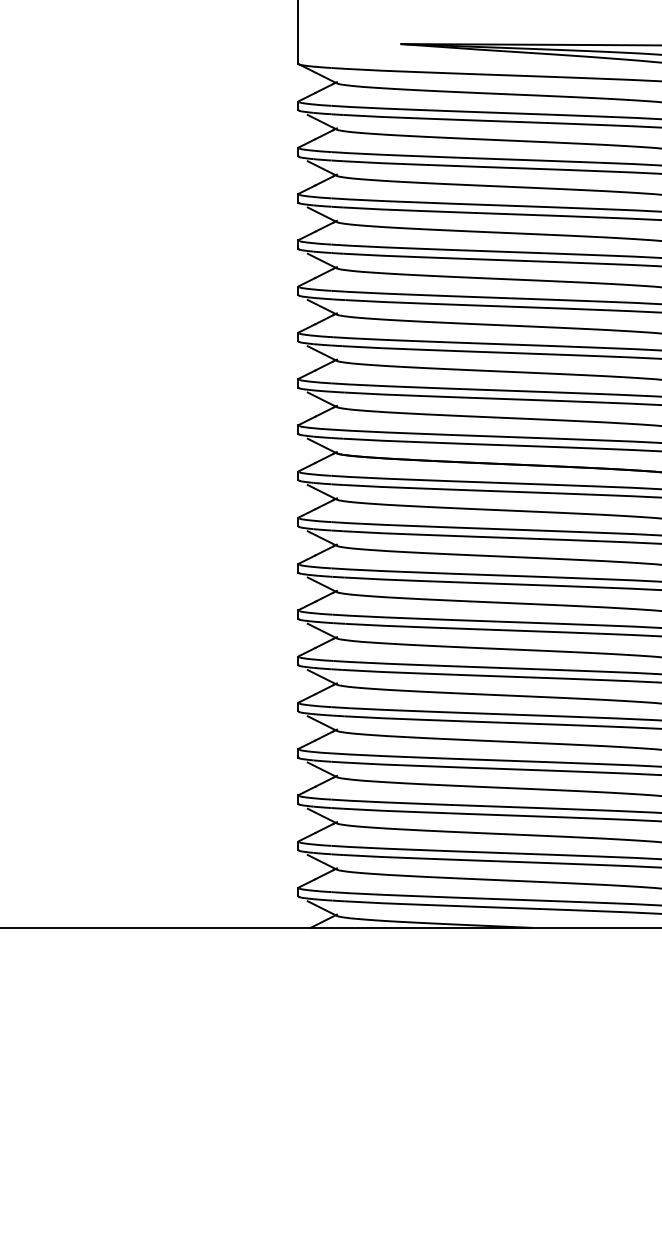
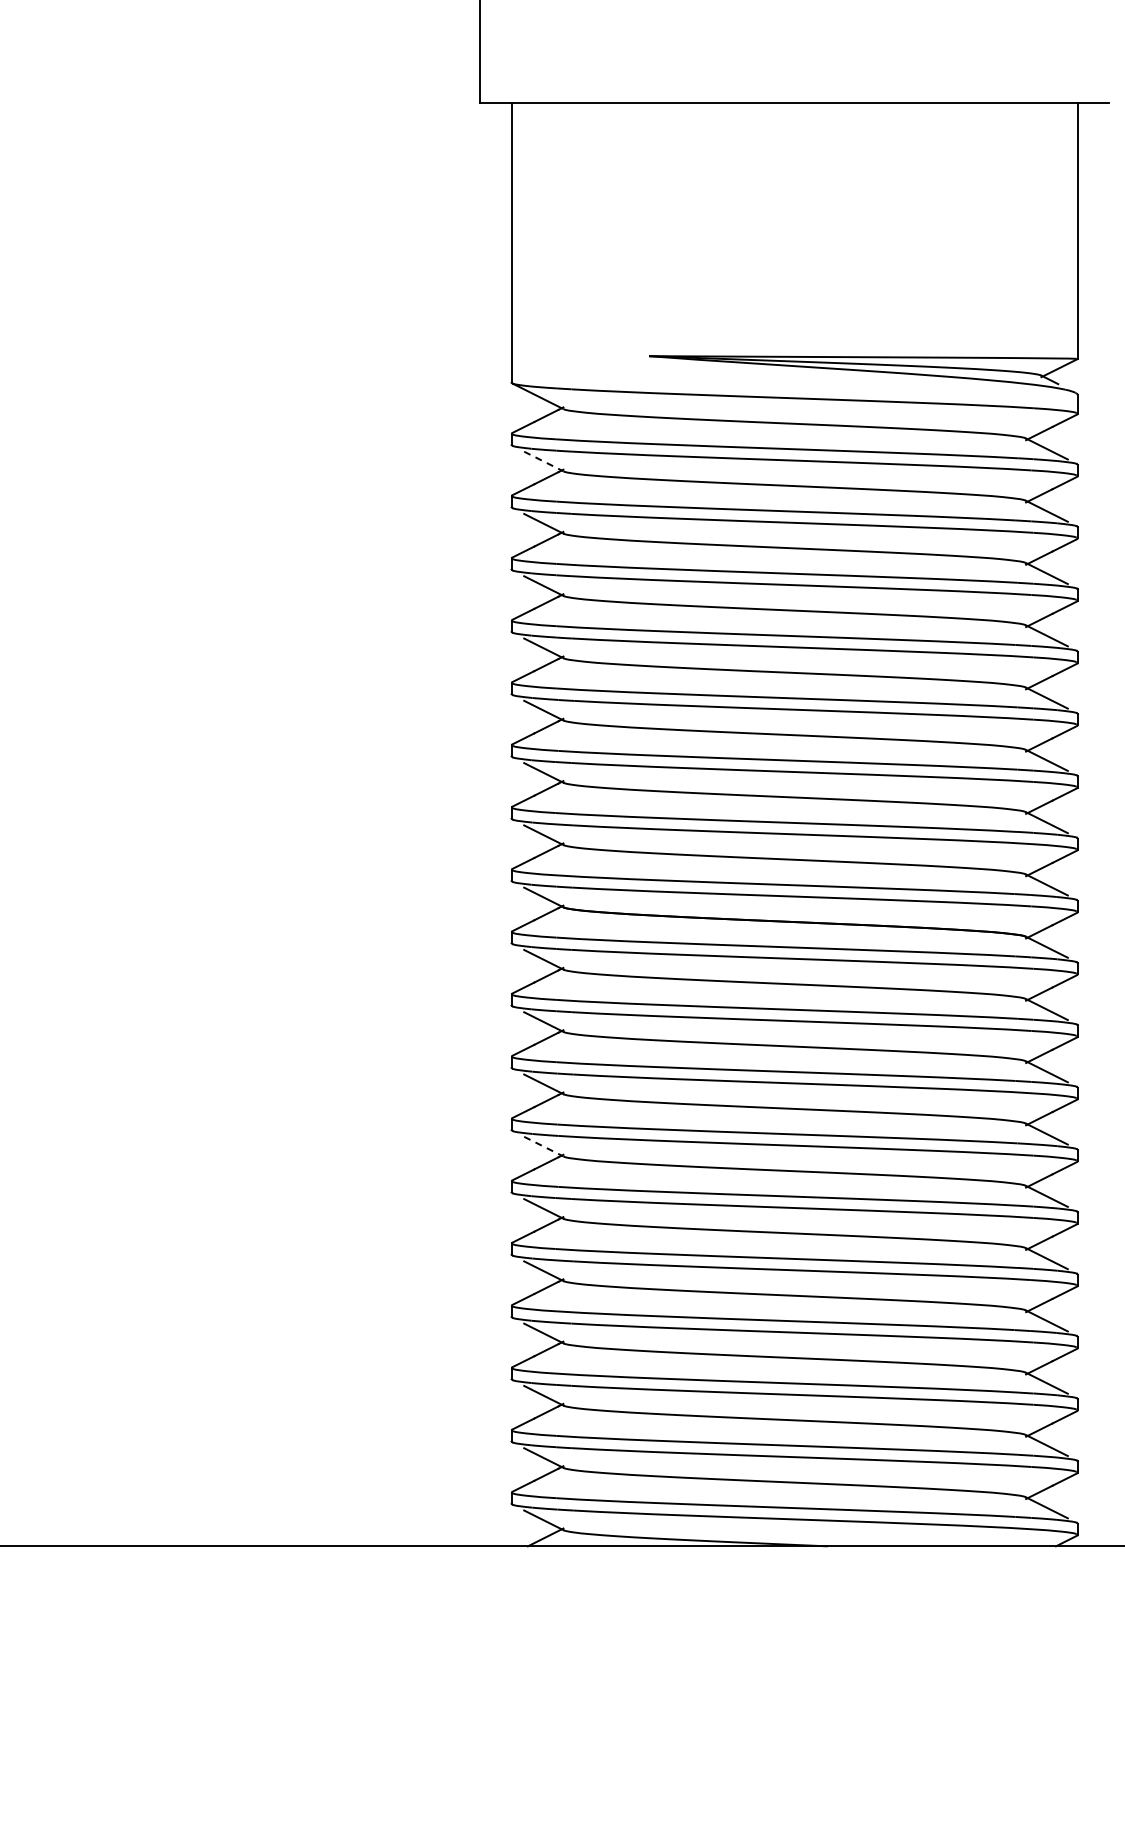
line: (322, 122) -> (543, 461), solid -> dashed
line: (322, 630) -> (543, 1146), solid -> dashed

